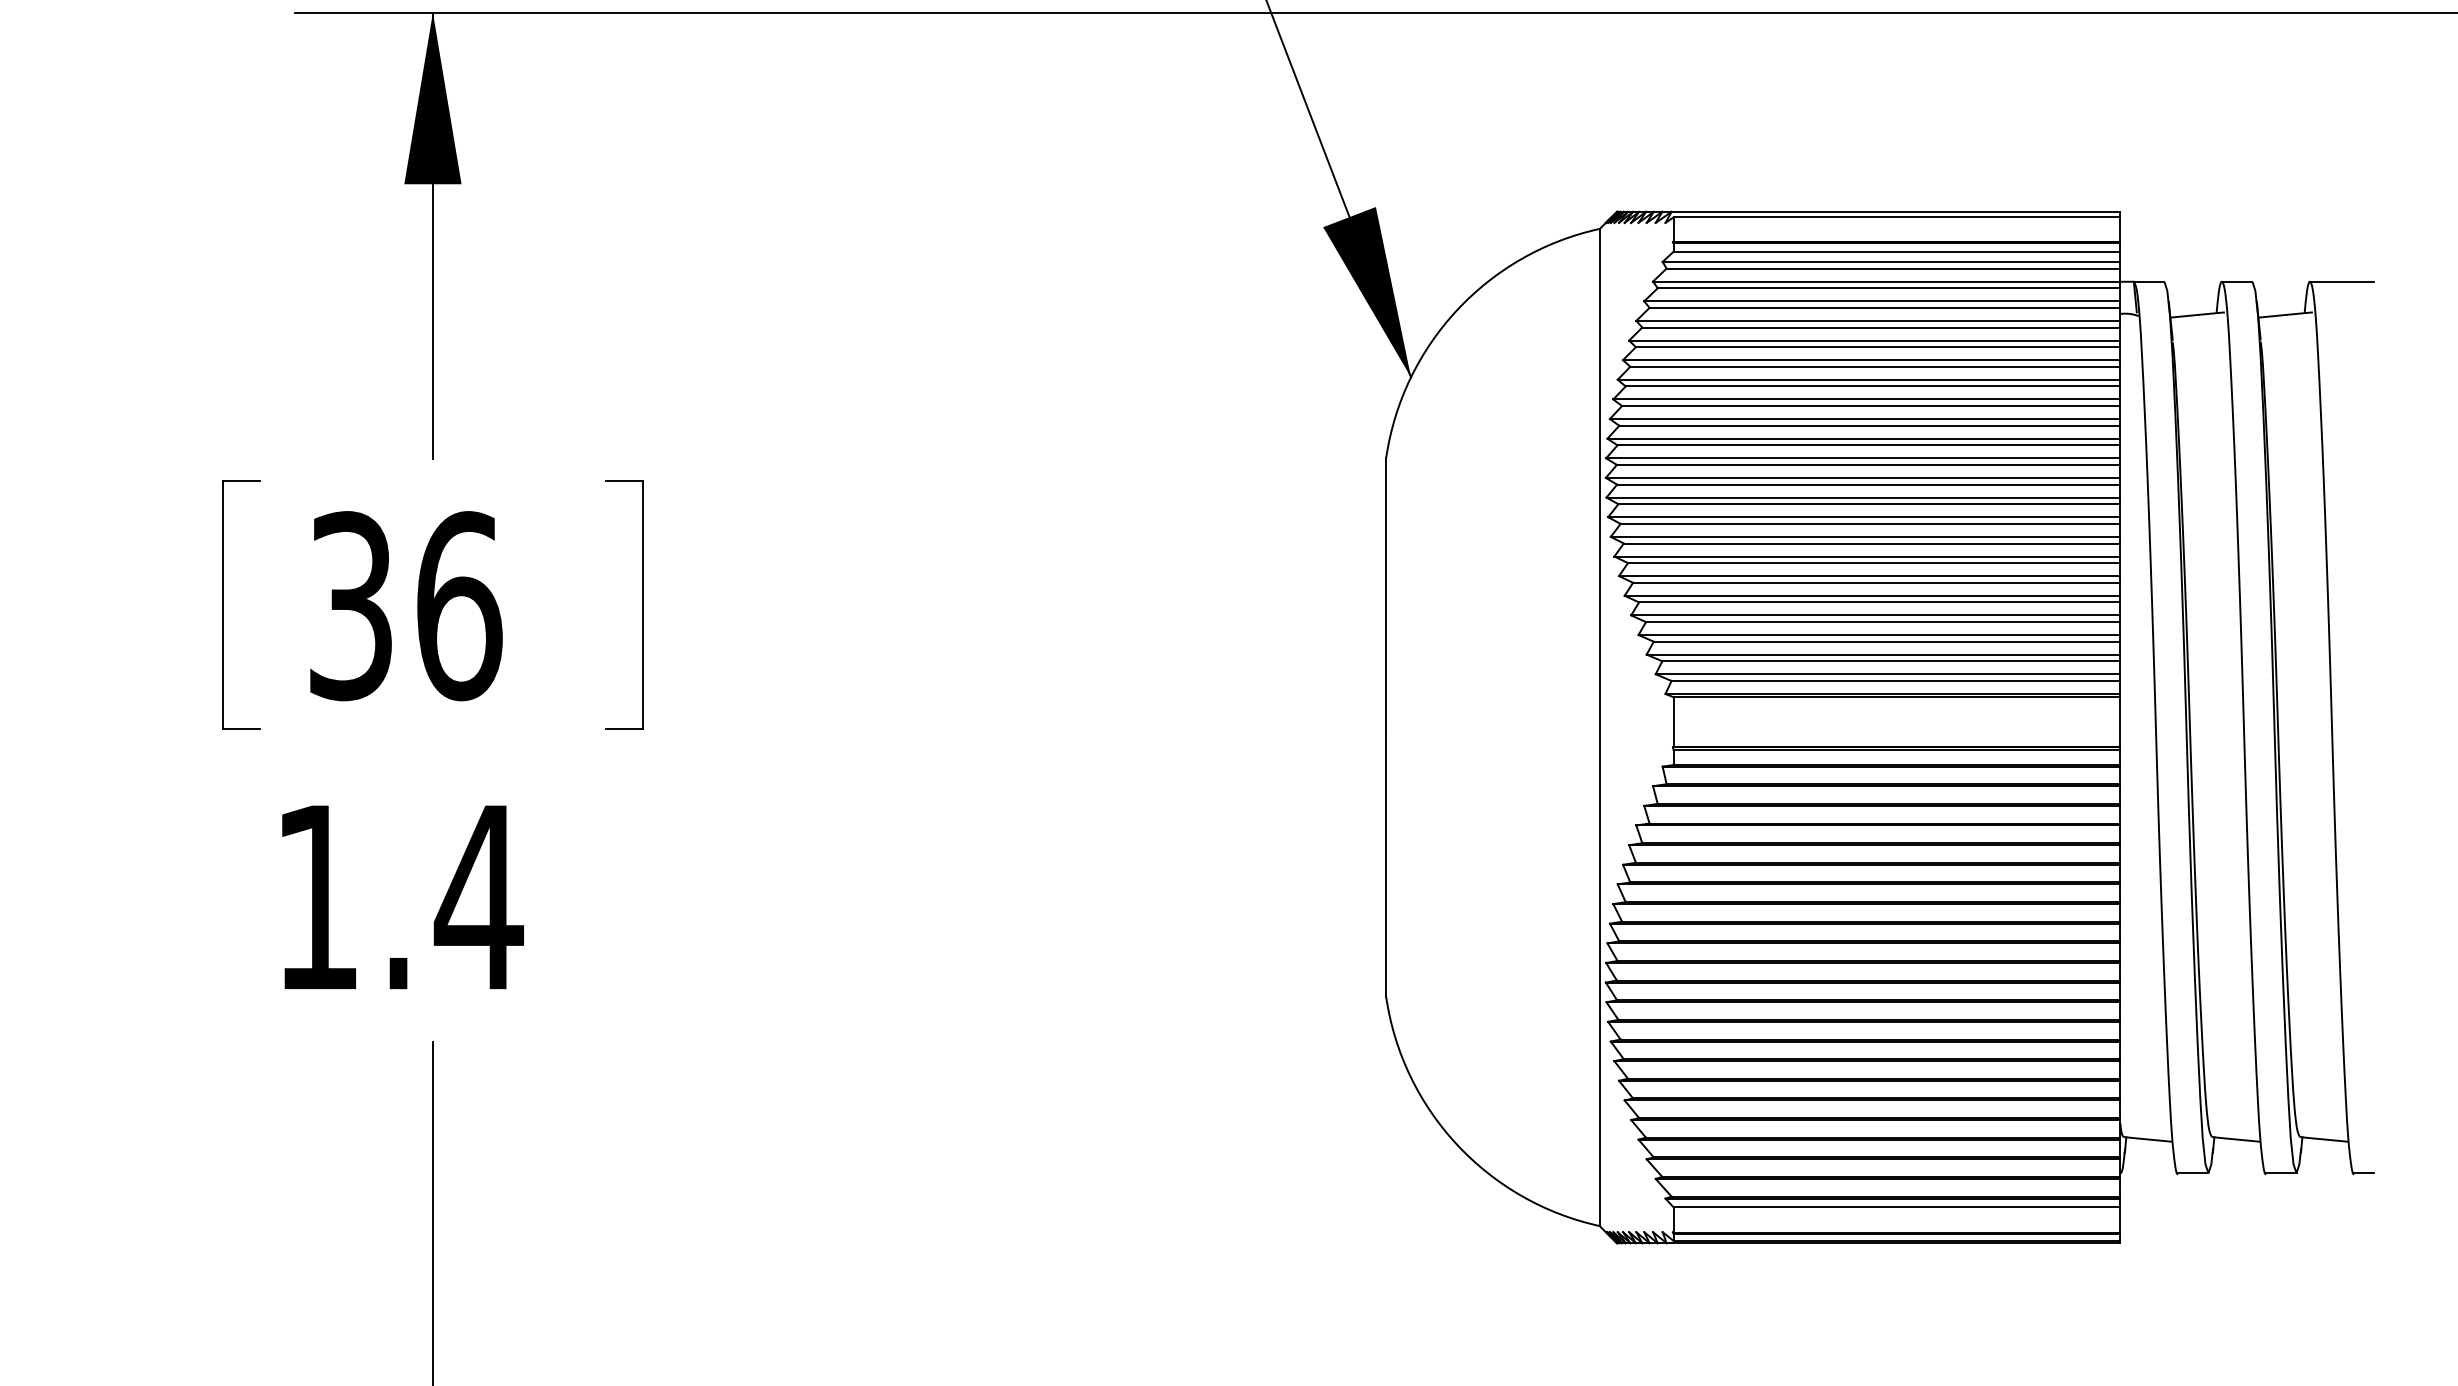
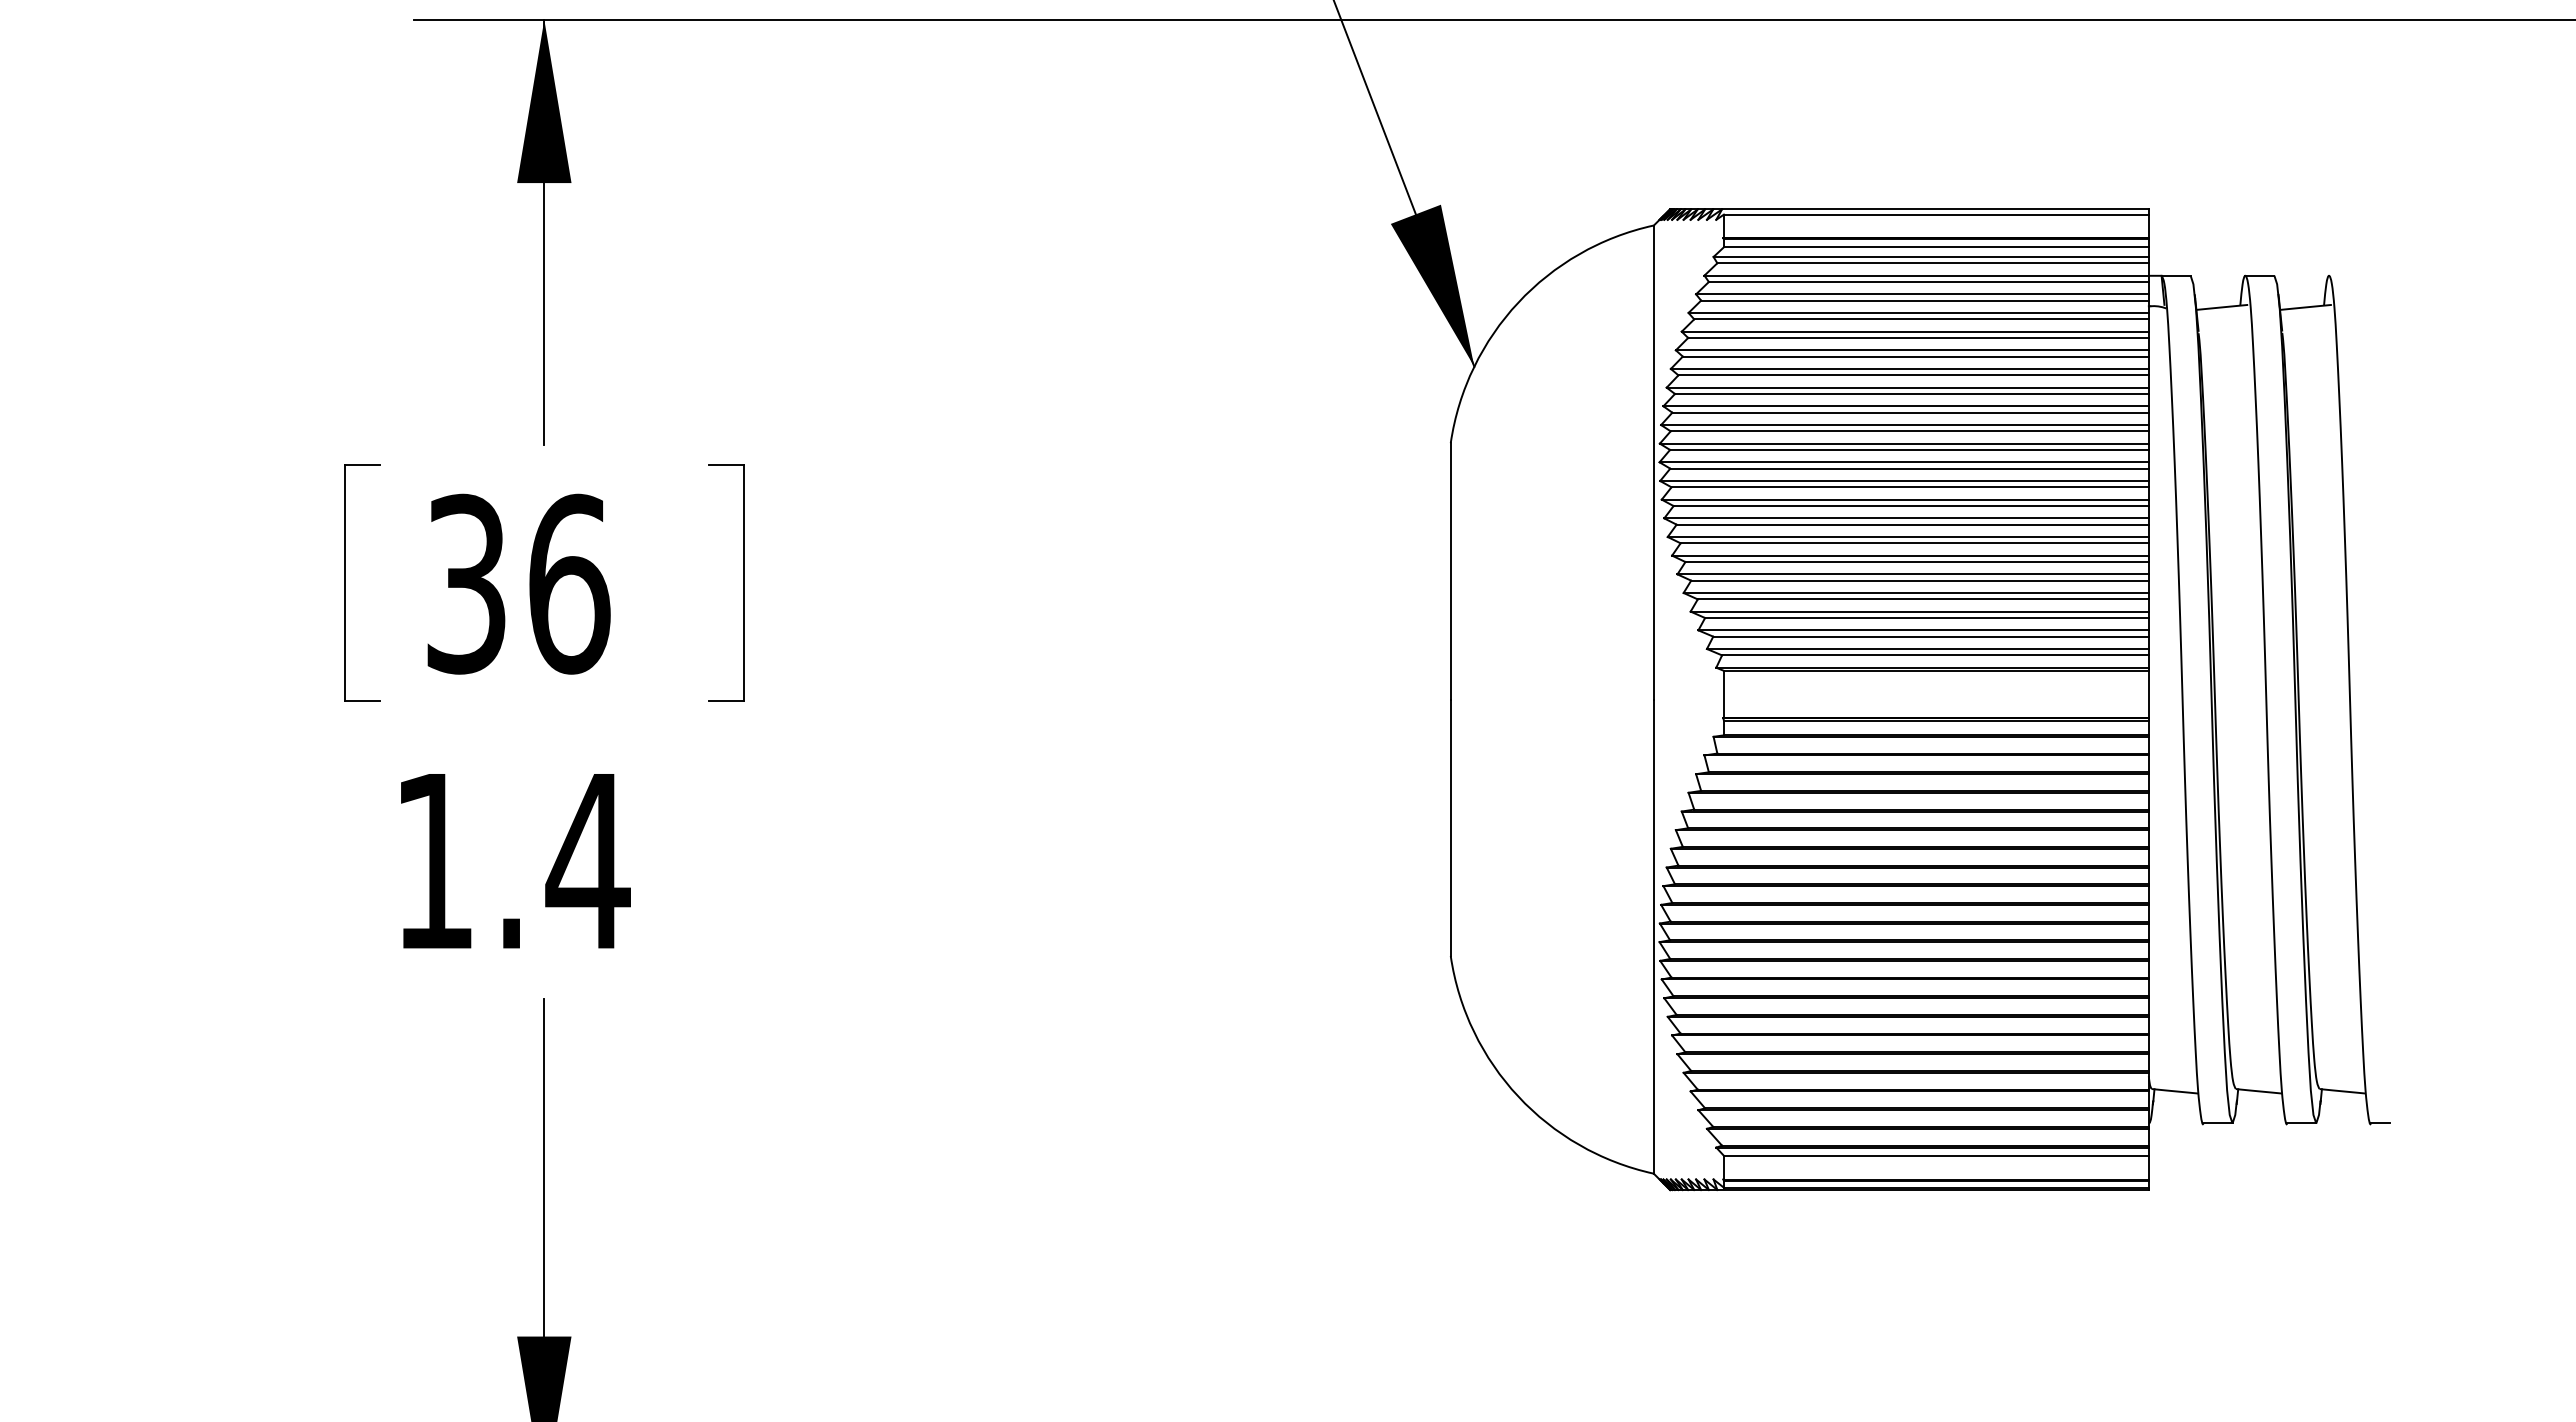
line: (2341, 281) -> (2359, 275), removed

